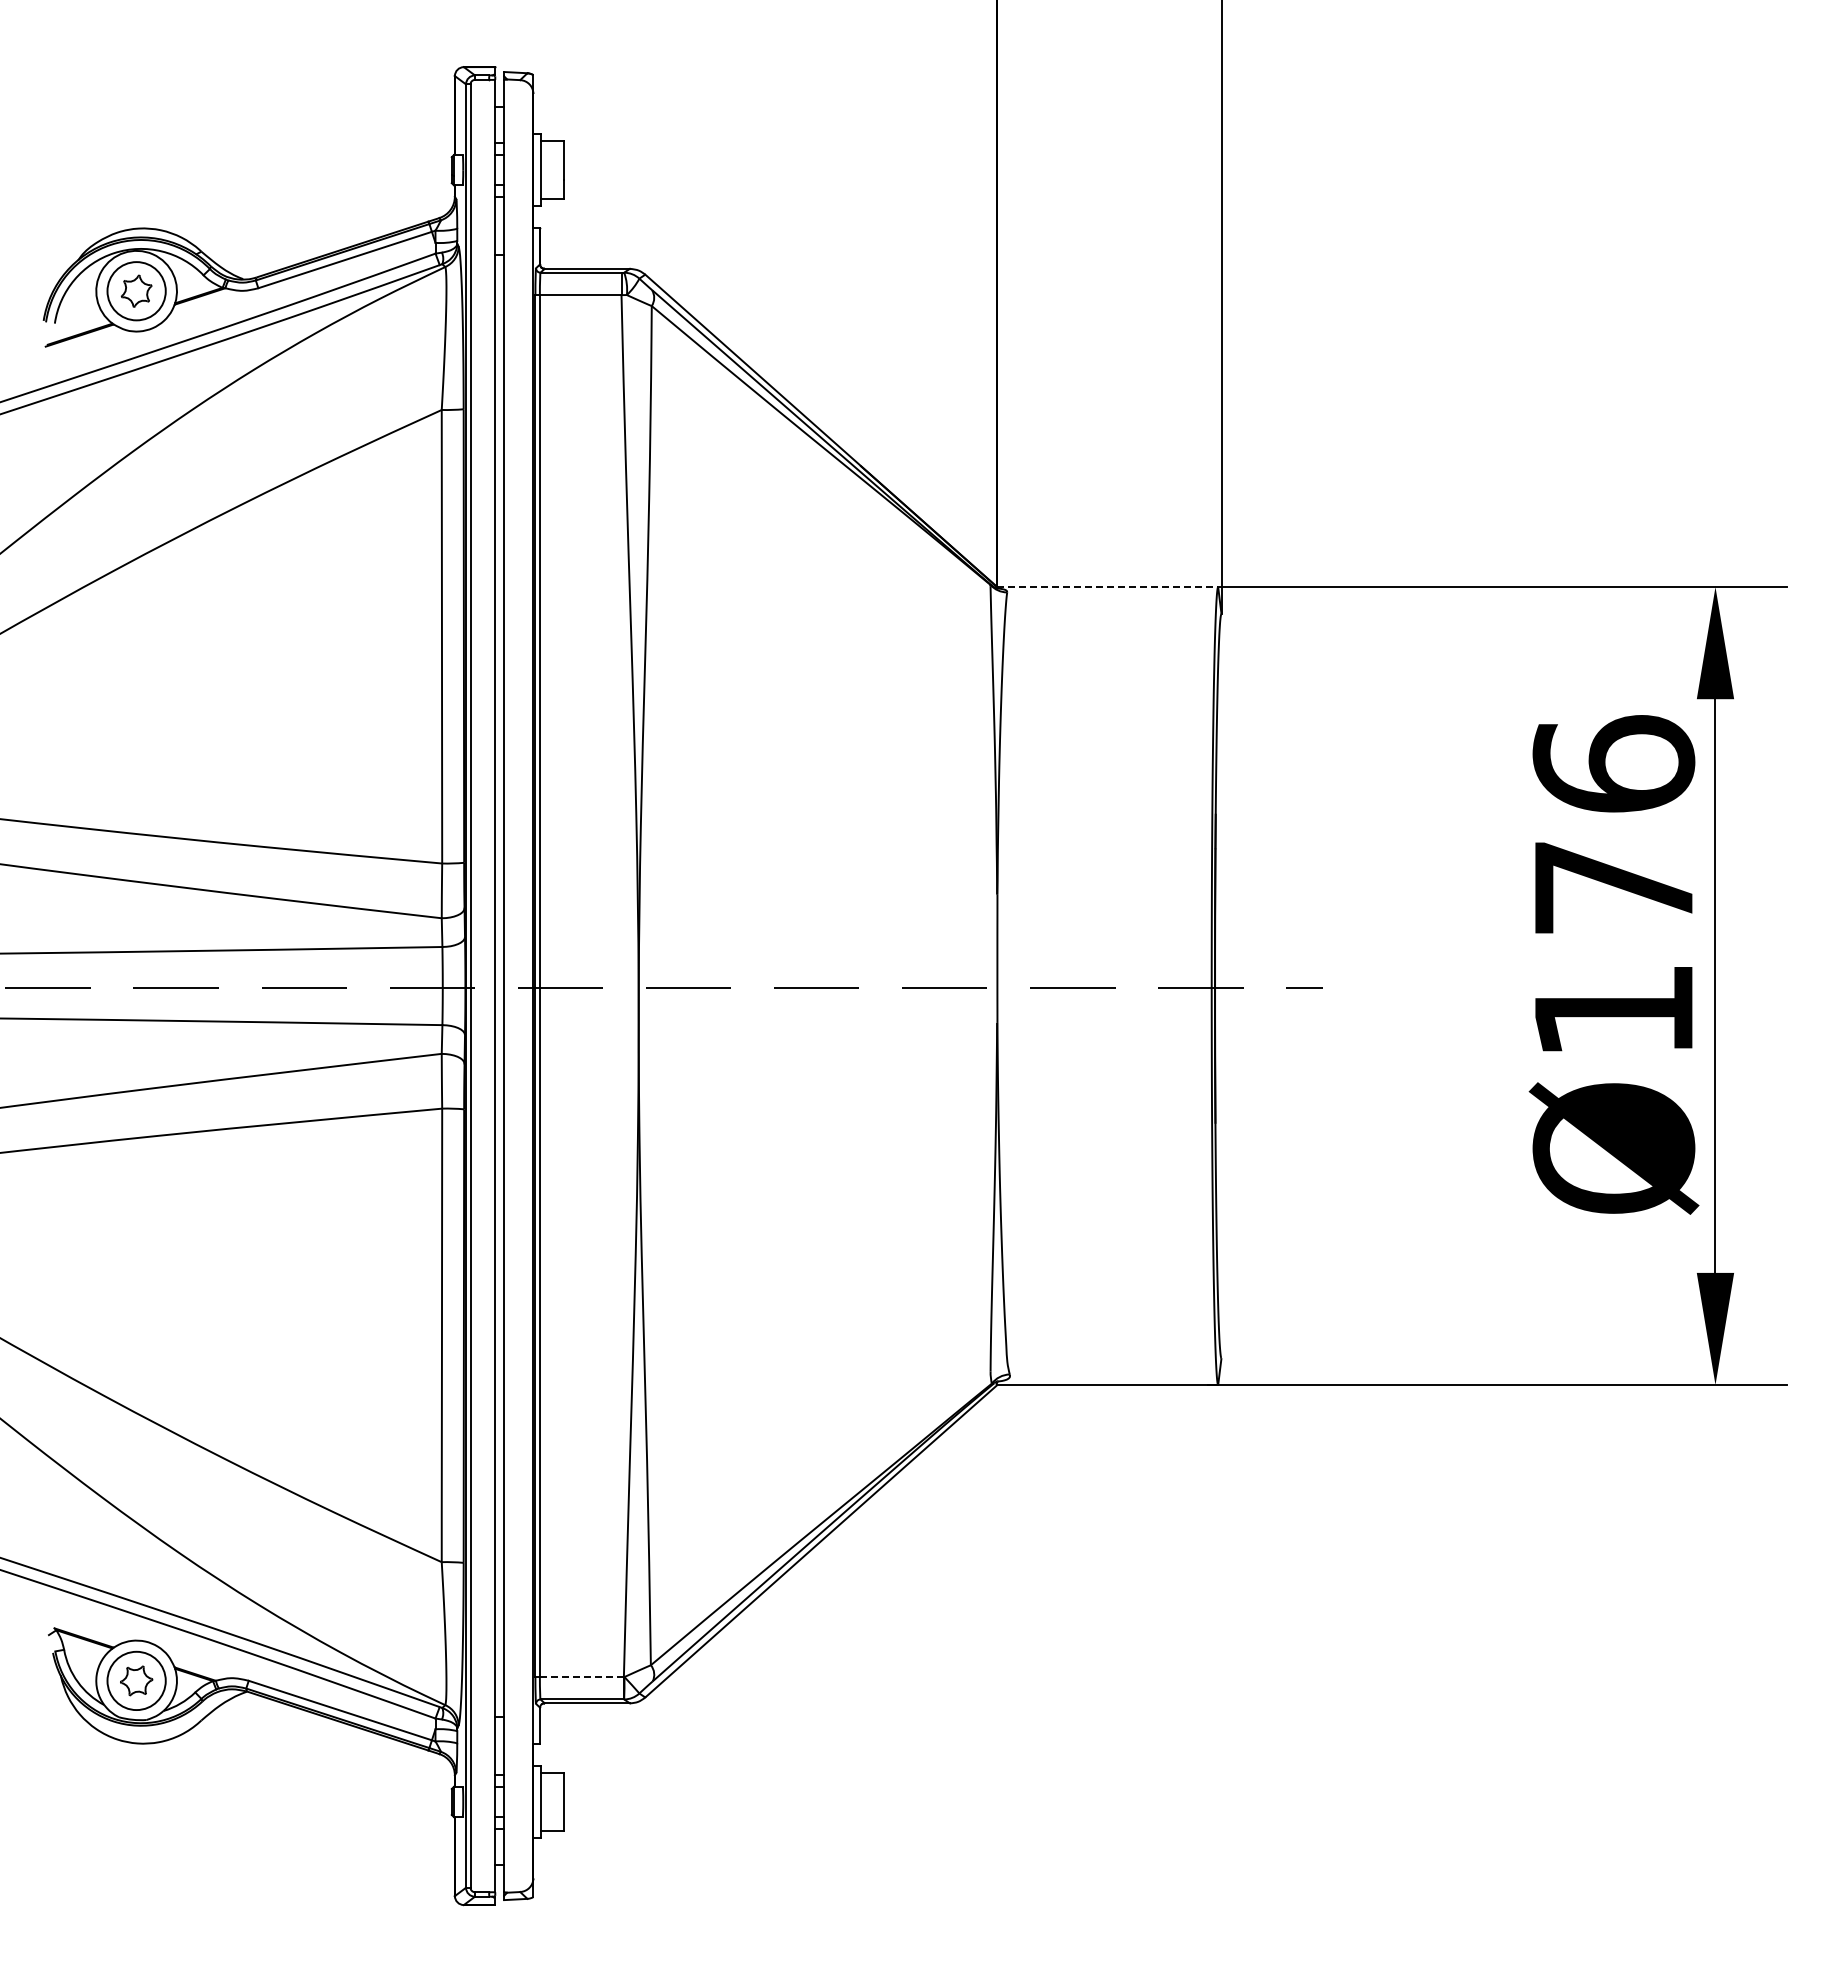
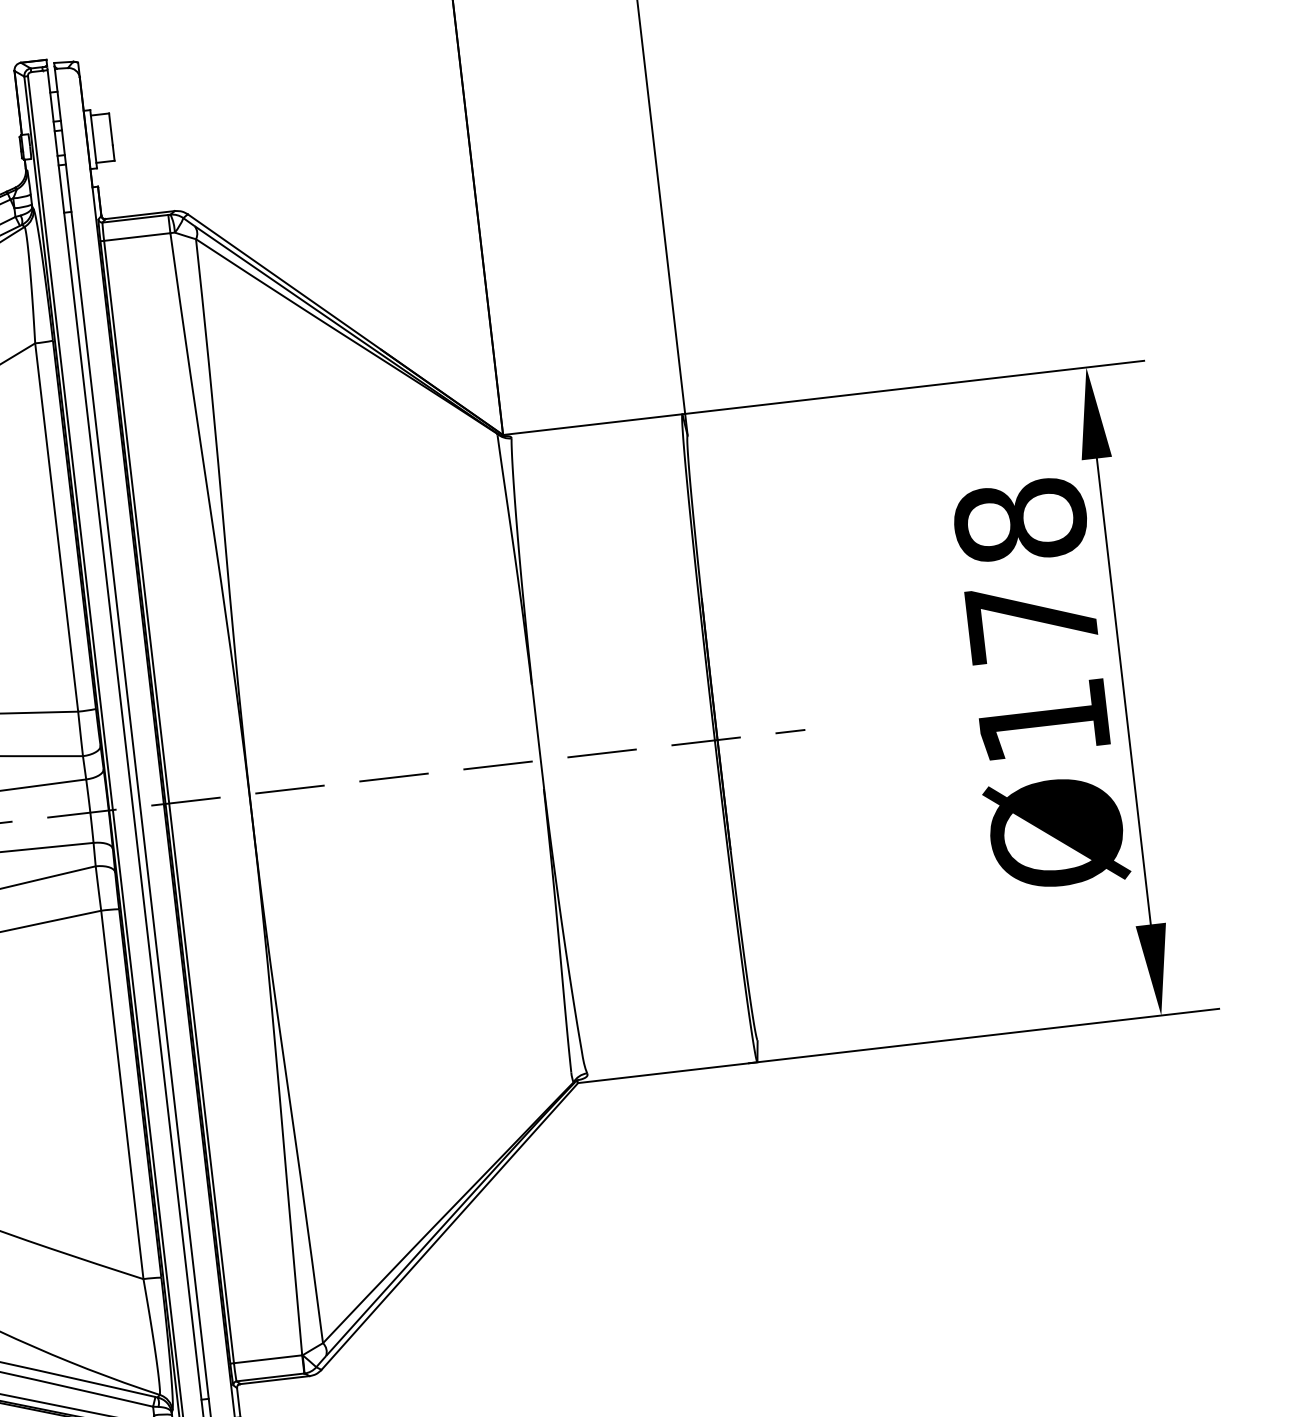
line: (1108, 587) -> (593, 424), dashed -> solid
text: (1613, 763) -> (1020, 520), Ø176 -> Ø178
line: (582, 1677) -> (268, 1359), dashed -> solid

